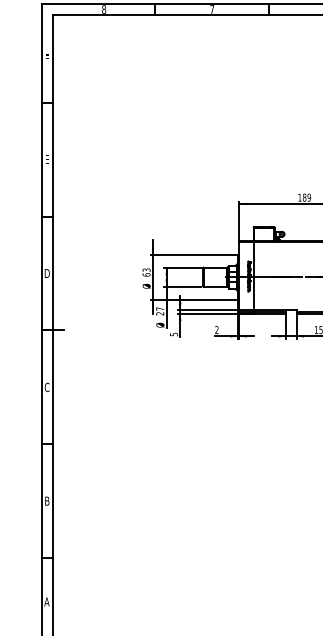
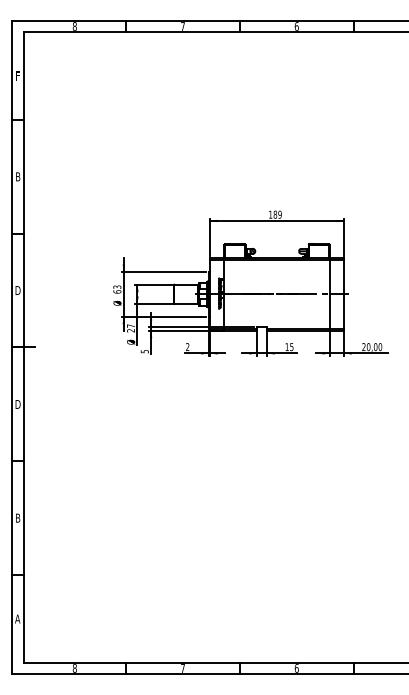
text: (47, 159) -> (18, 176), E -> B
text: (46, 387) -> (17, 404), C -> D

